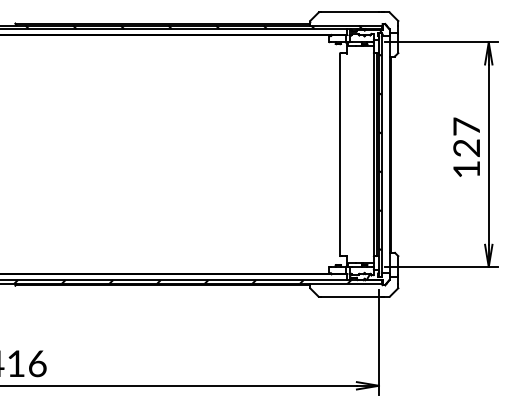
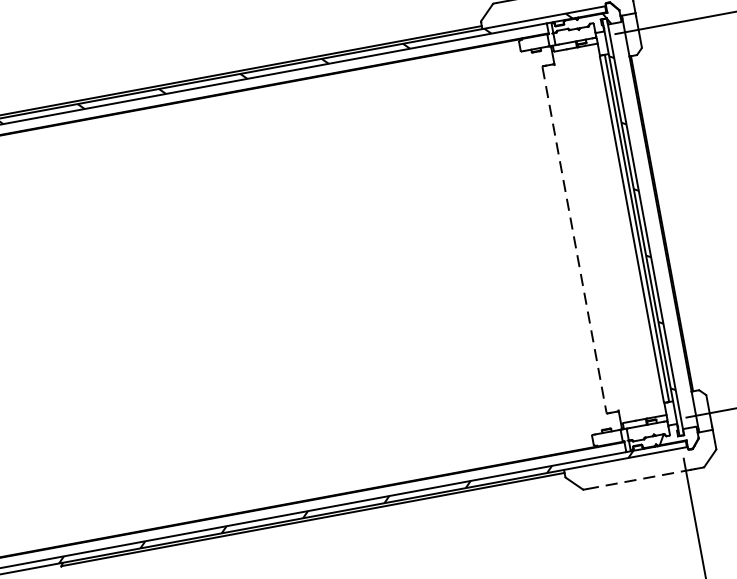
line: (340, 155) -> (575, 241), solid -> dashed
line: (350, 296) -> (637, 478), solid -> dashed

